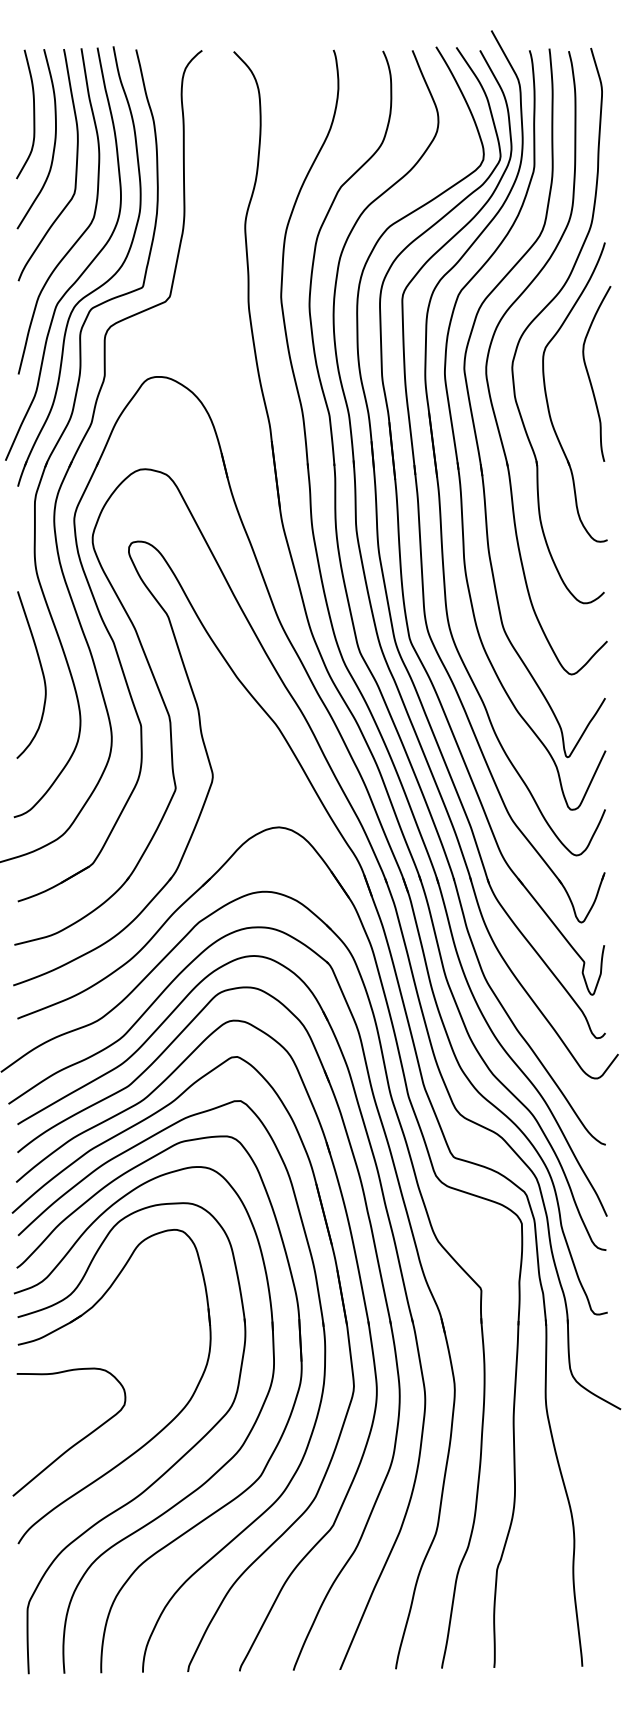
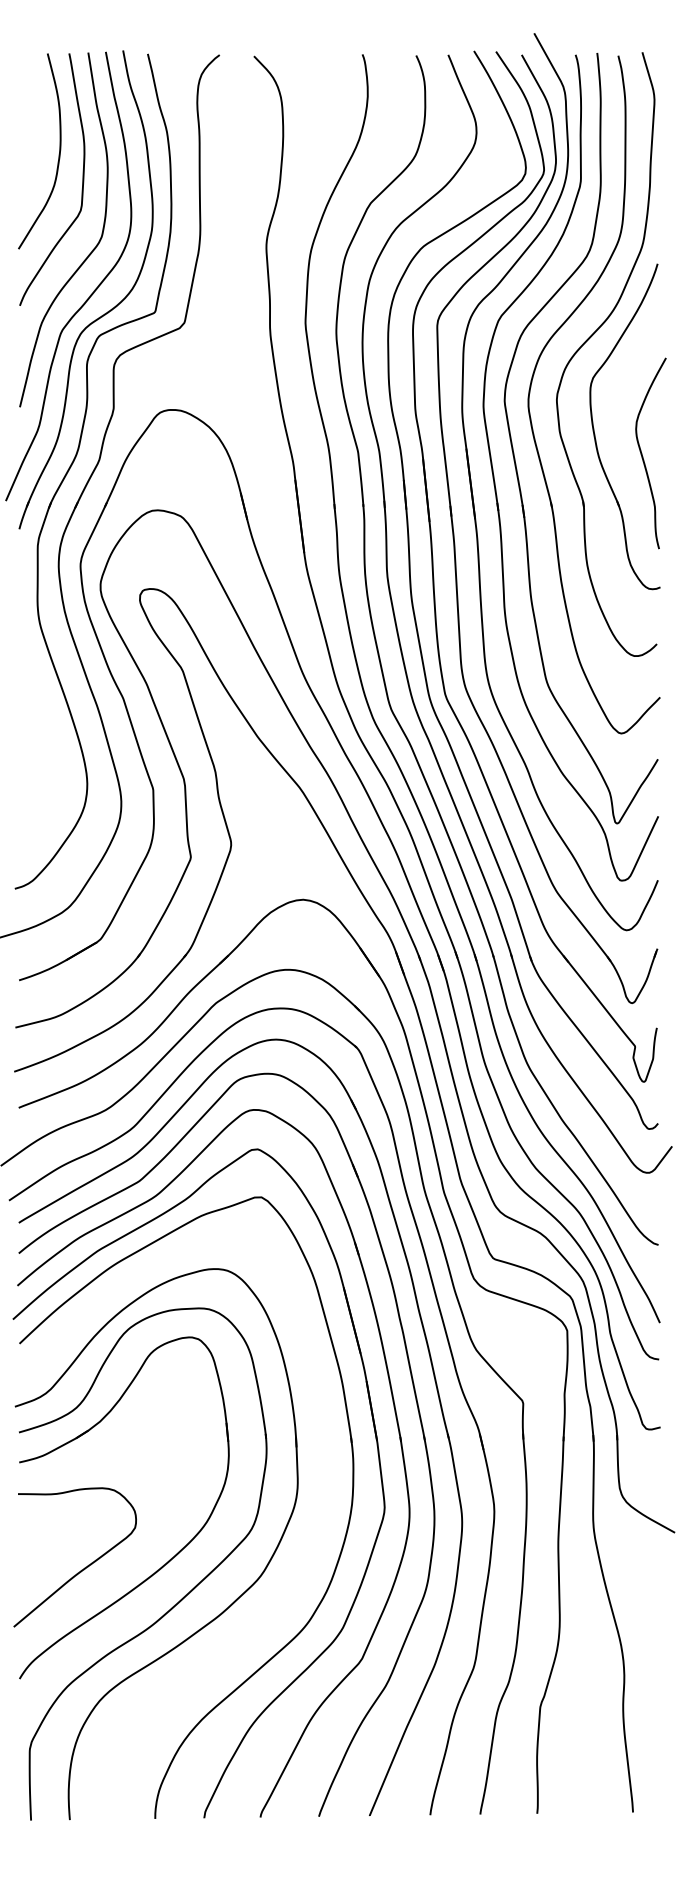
curve: (33, 114) -> (36, 124), removed
curve: (589, 374) -> (642, 454), moved
curve: (41, 672) -> (44, 731), removed
part: (224, 1504) -> (243, 1636), removed

